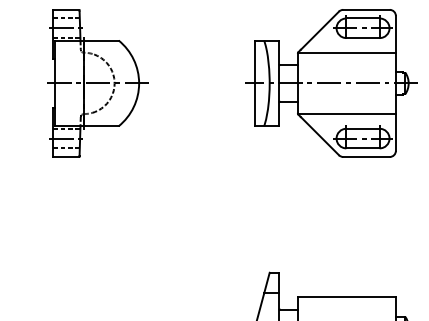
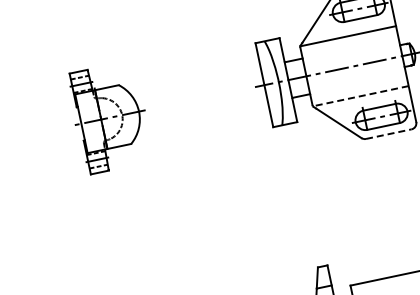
part: (97, 83) -> (110, 117), size x0.7
line: (347, 114) -> (361, 96), solid -> dashed
line: (367, 157) -> (389, 134), solid -> dashed

